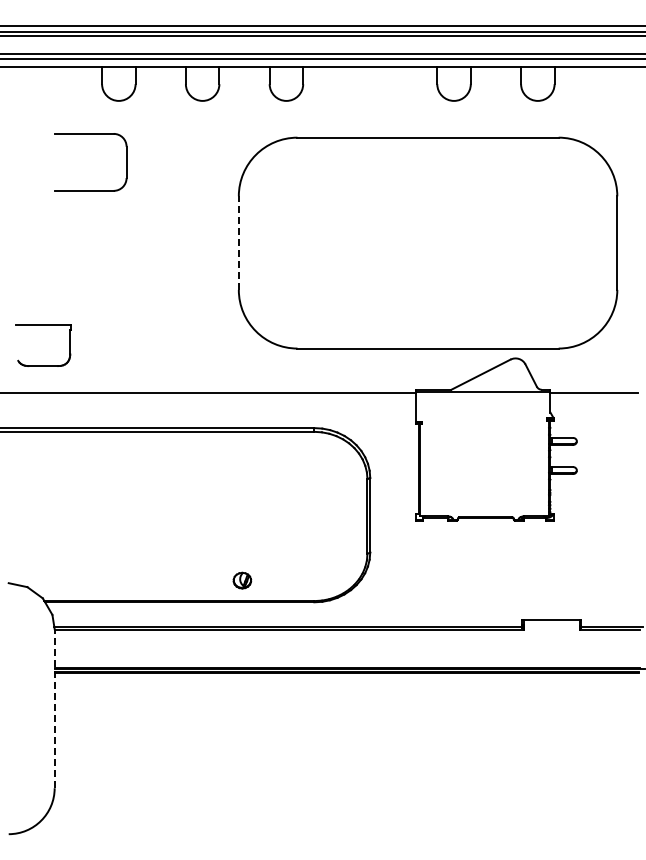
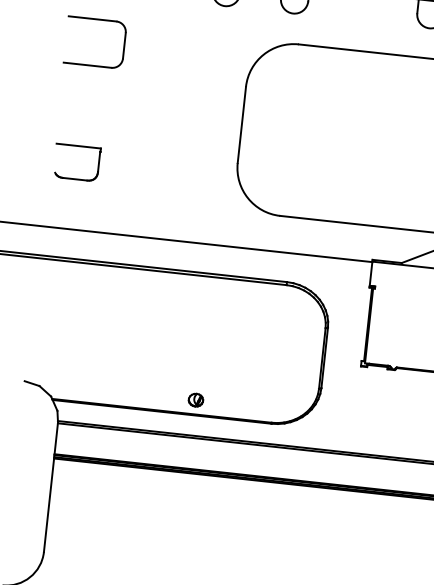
part: (90, 134) -> (97, 19), moved
line: (238, 243) -> (241, 125), dashed -> solid
part: (43, 325) -> (78, 146), moved
part: (242, 580) -> (196, 400), moved
line: (54, 708) -> (50, 487), dashed -> solid

